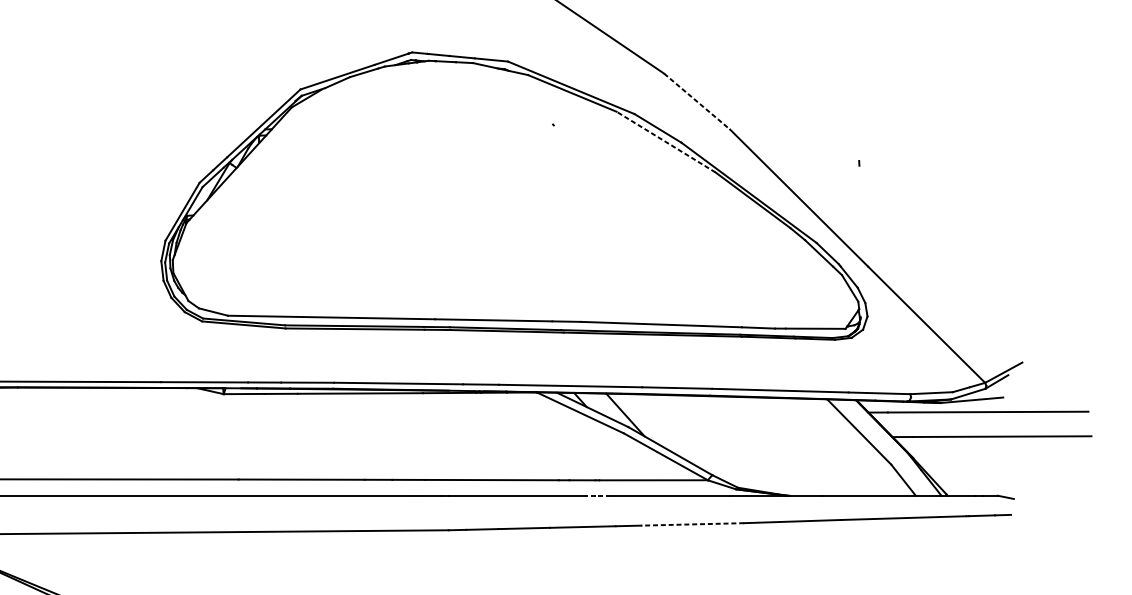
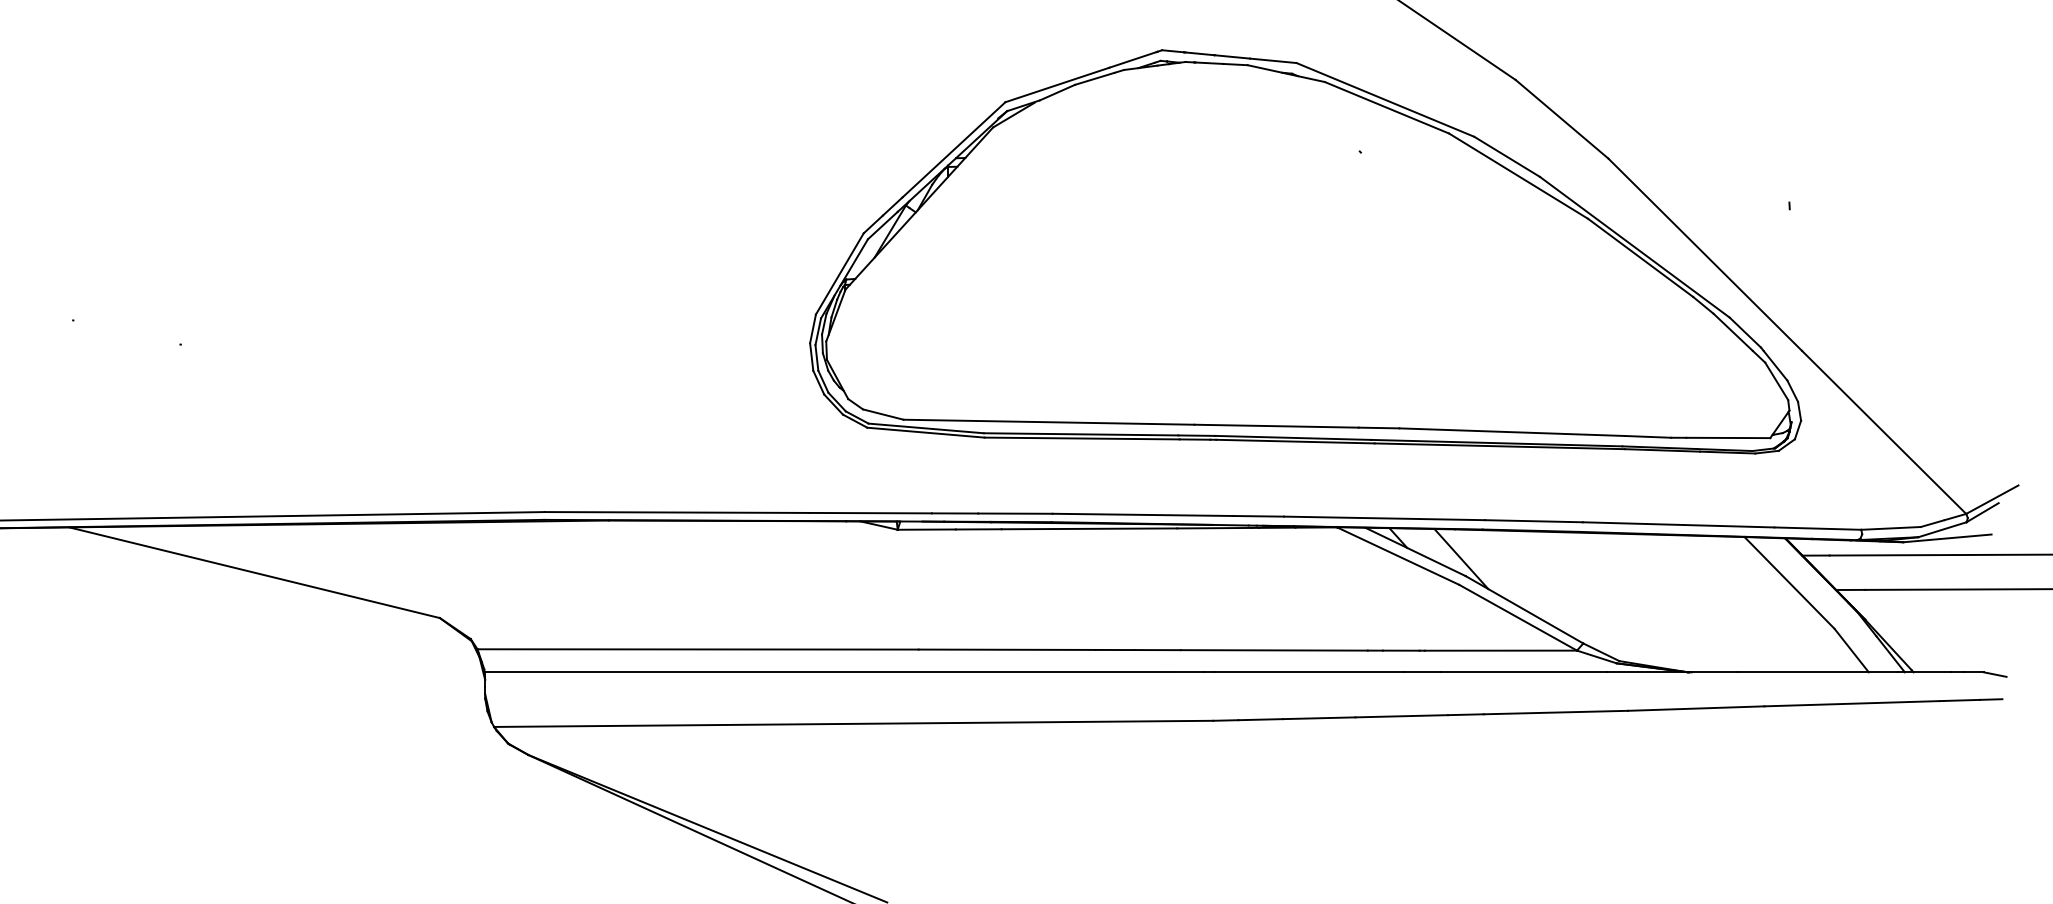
line: (697, 101) -> (1562, 119), dashed -> solid
line: (666, 141) -> (1518, 175), dashed -> solid
line: (597, 495) -> (1422, 672), dashed -> solid
line: (692, 524) -> (1555, 712), dashed -> solid

